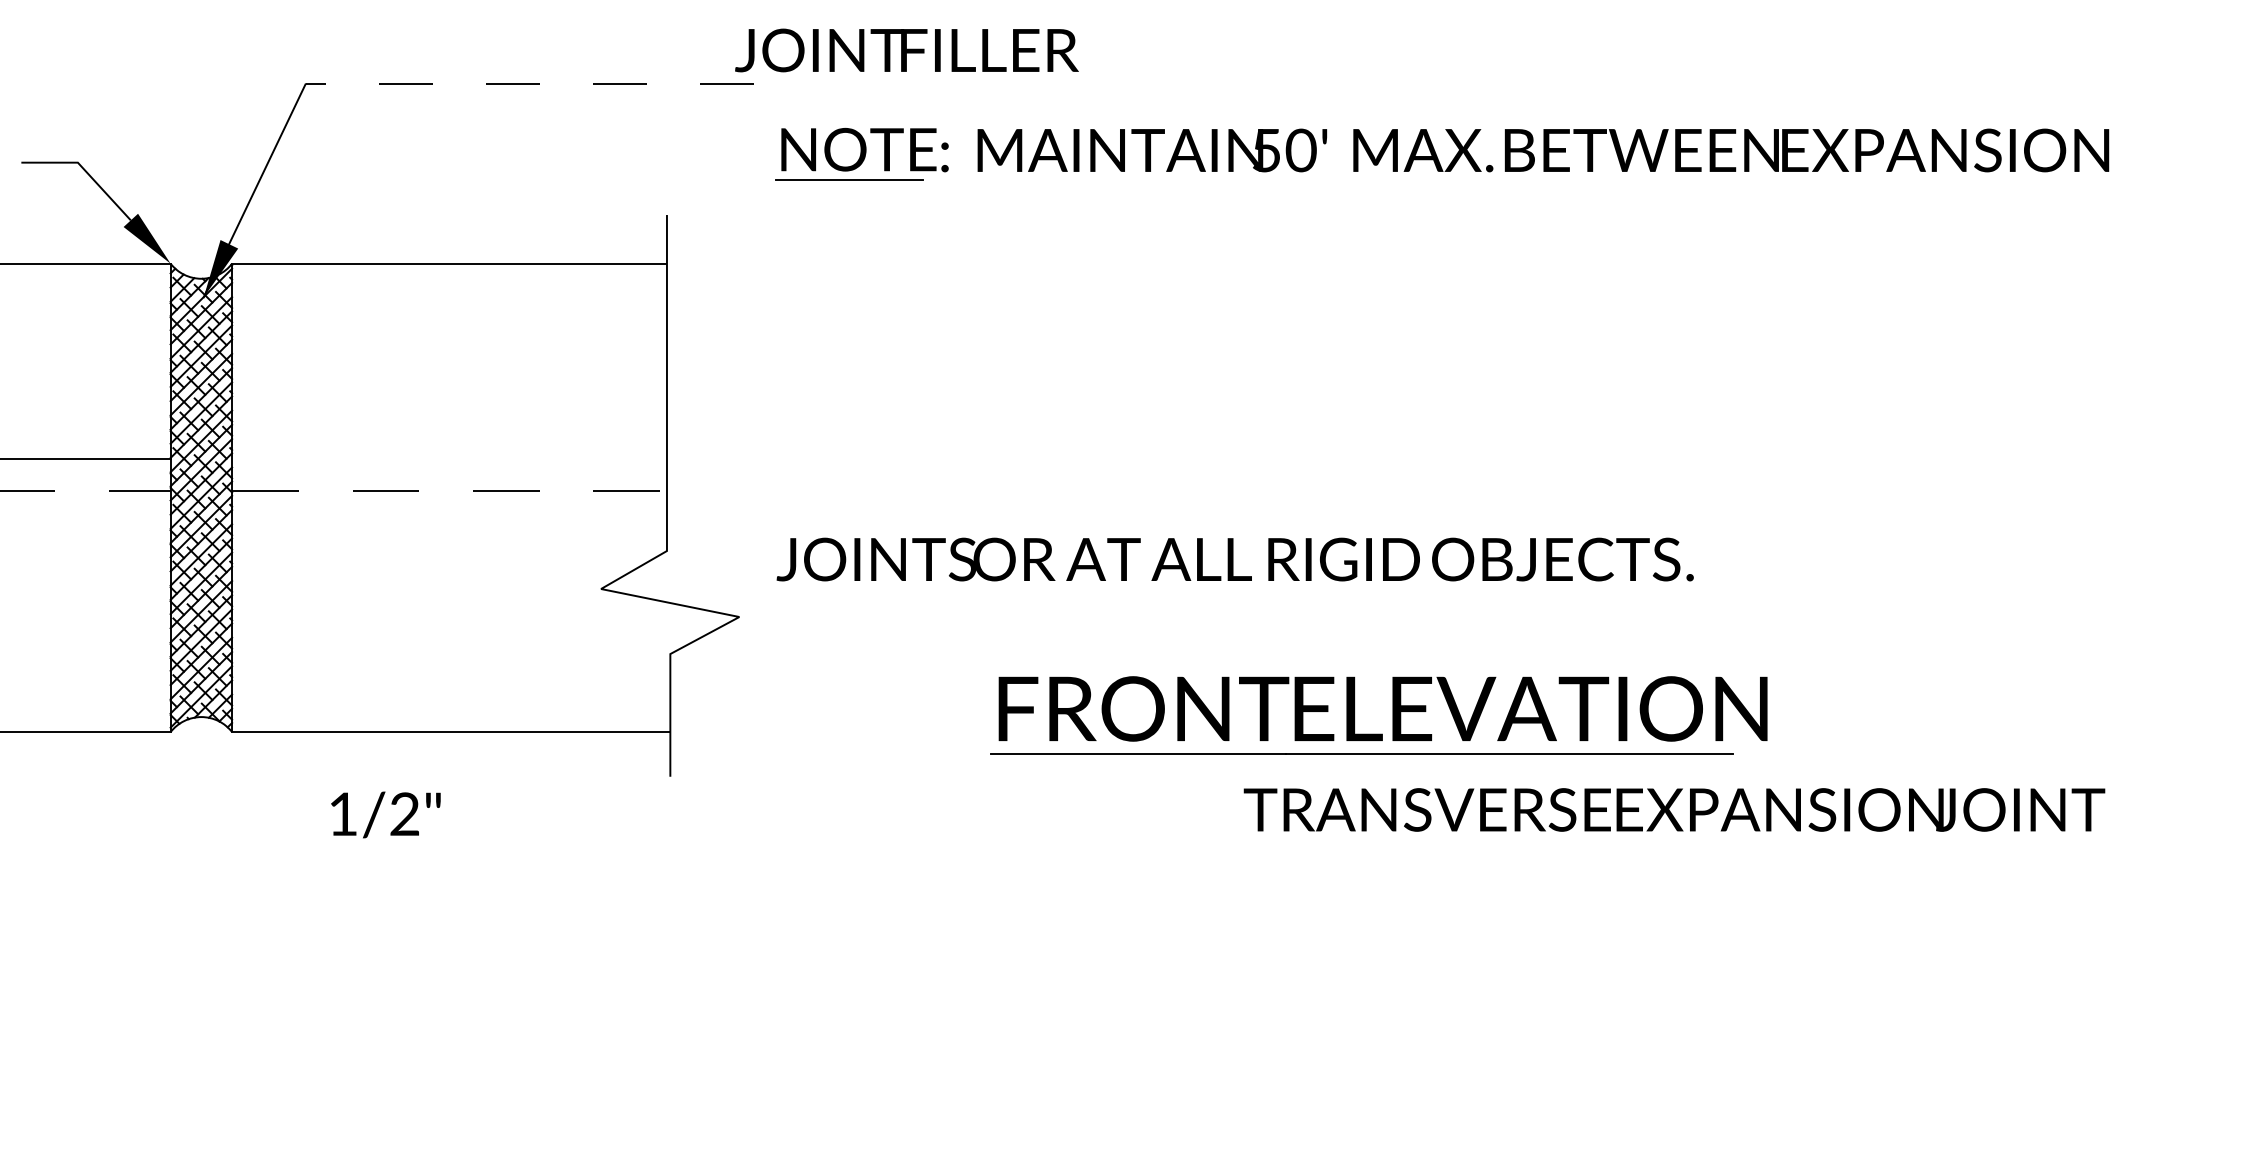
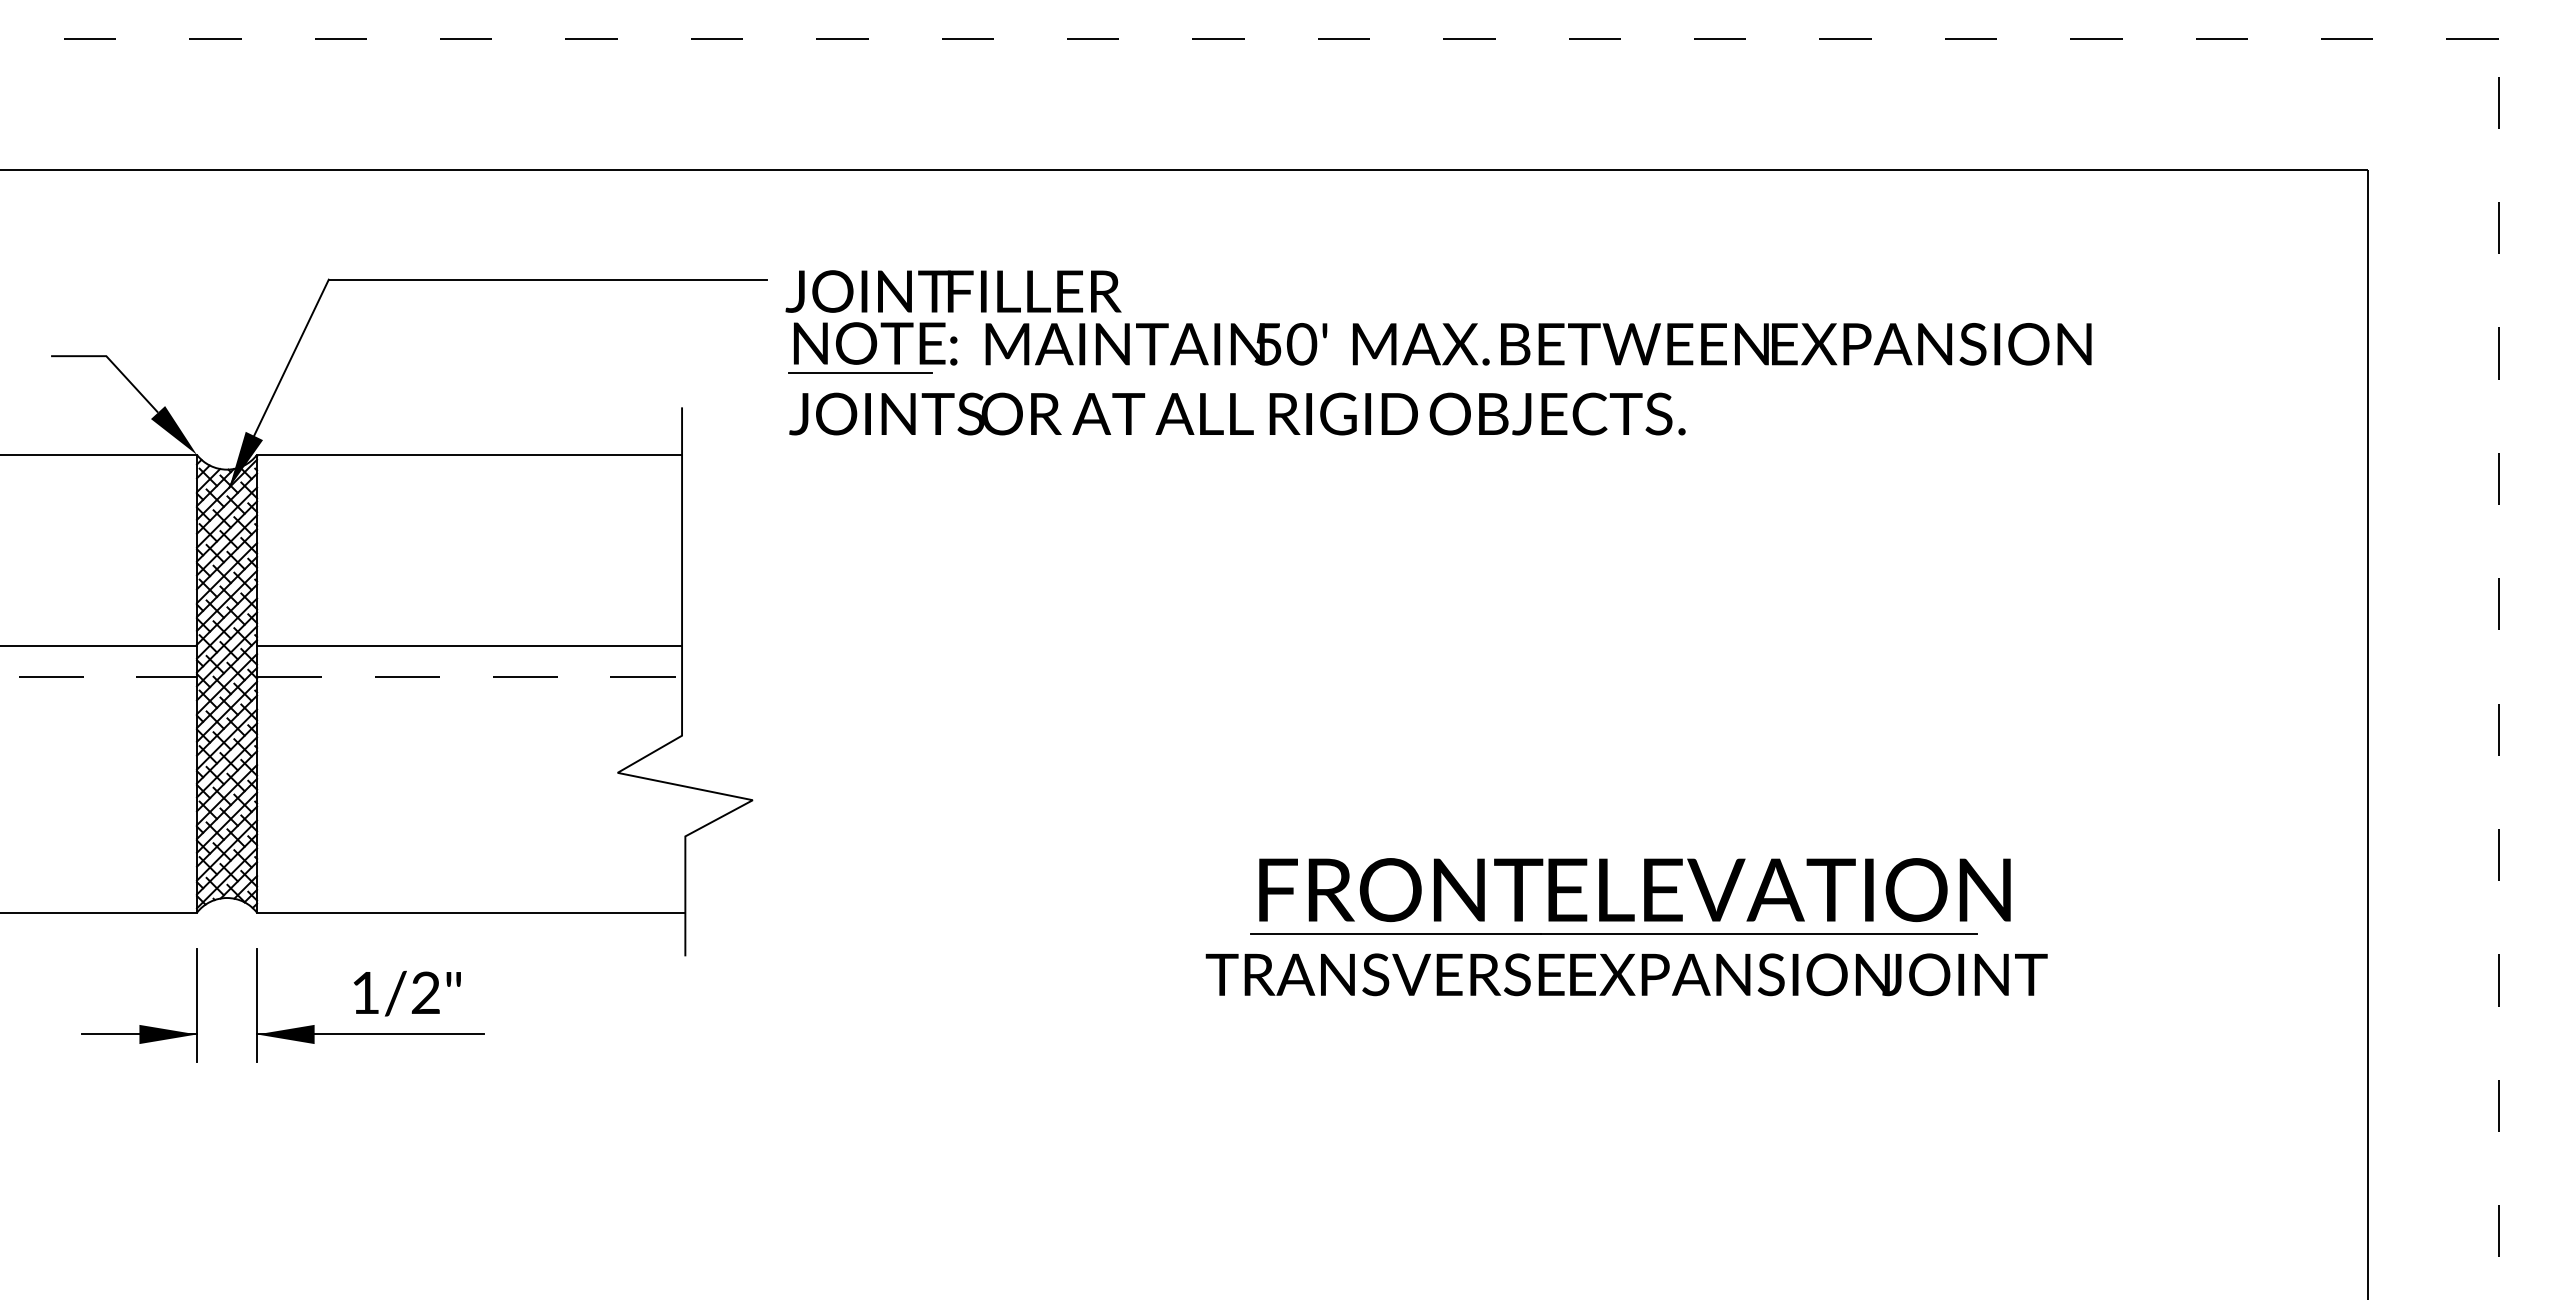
text: (906, 50) -> (953, 291), moved
line: (529, 84) -> (547, 279), dashed -> solid
line: (449, 458) -> (469, 645), added
text: (1235, 558) -> (1237, 413), moved
part: (1392, 715) -> (1644, 896), moved
text: (1674, 809) -> (1626, 974), moved
part: (111, 847) -> (139, 1025), added
part: (348, 855) -> (370, 1033), added

